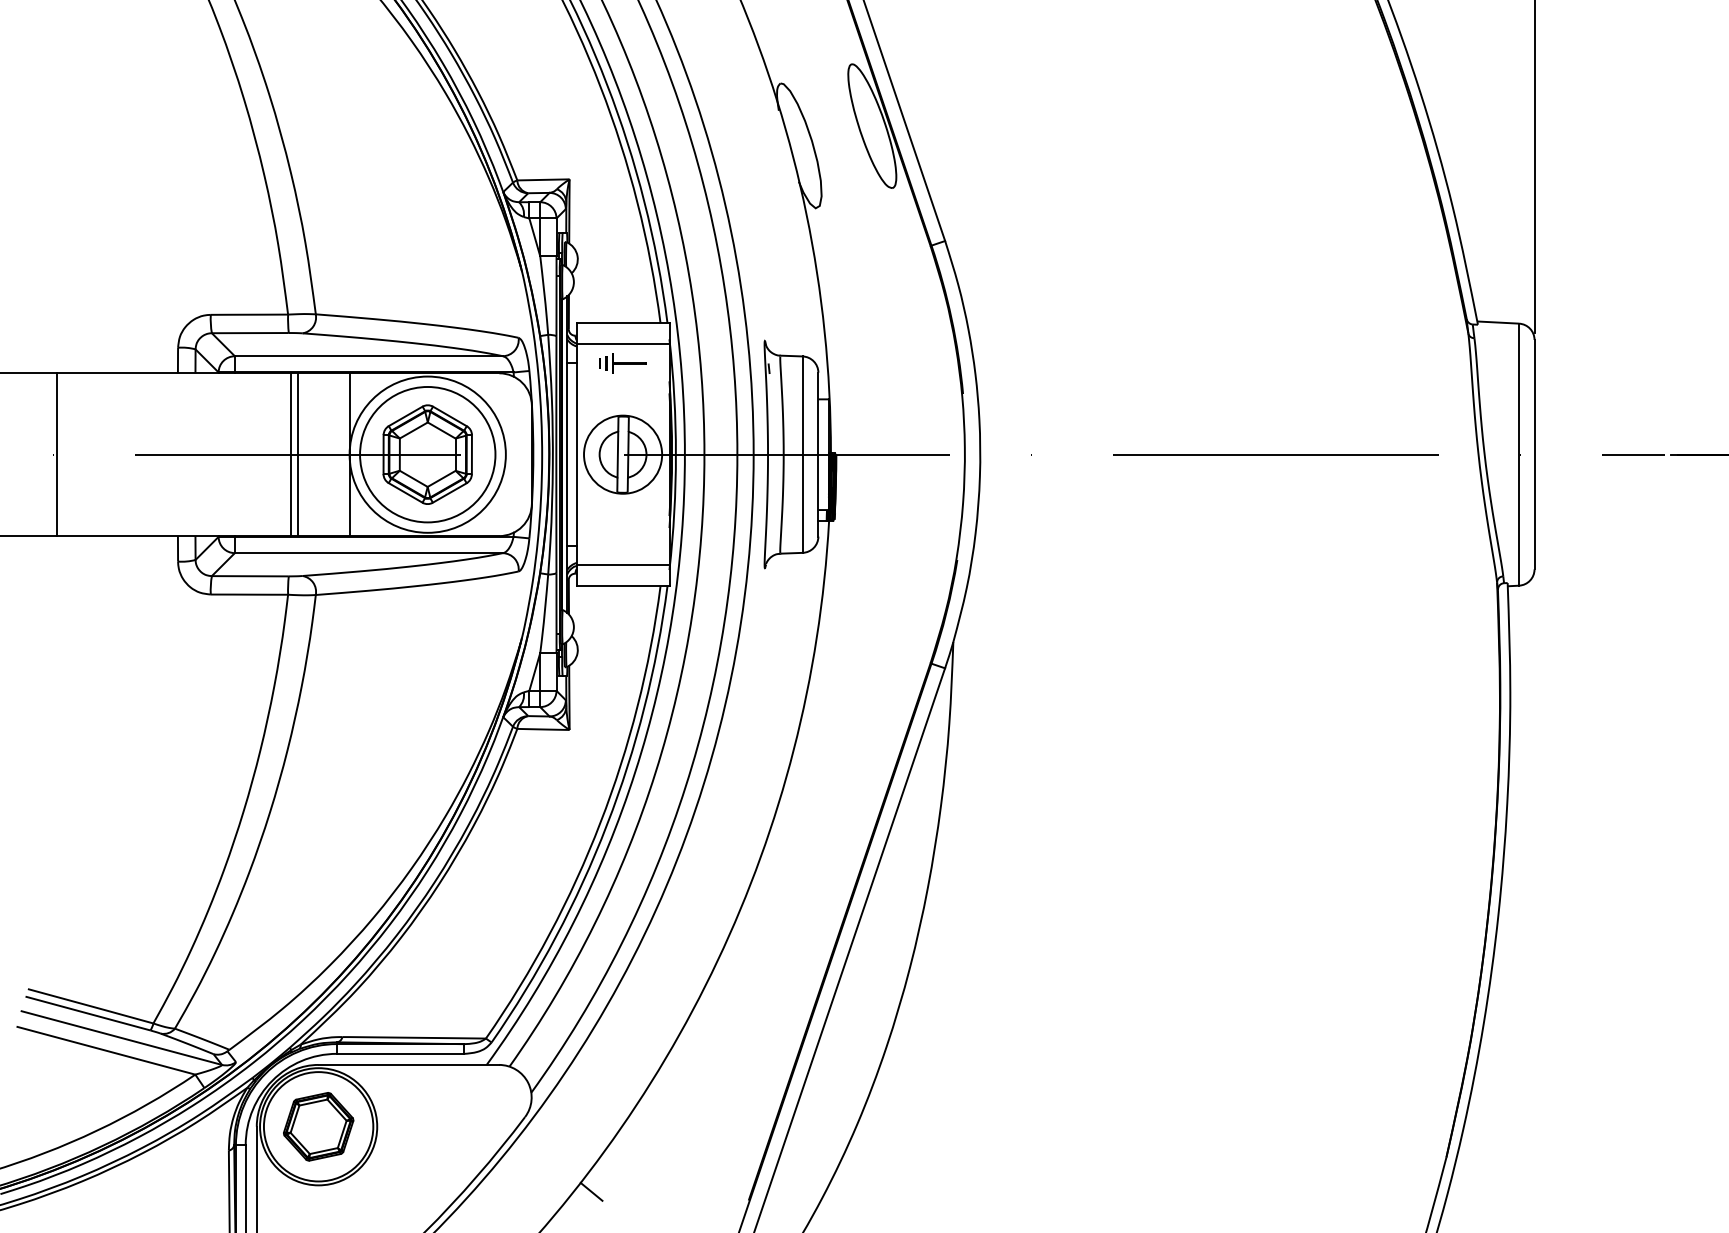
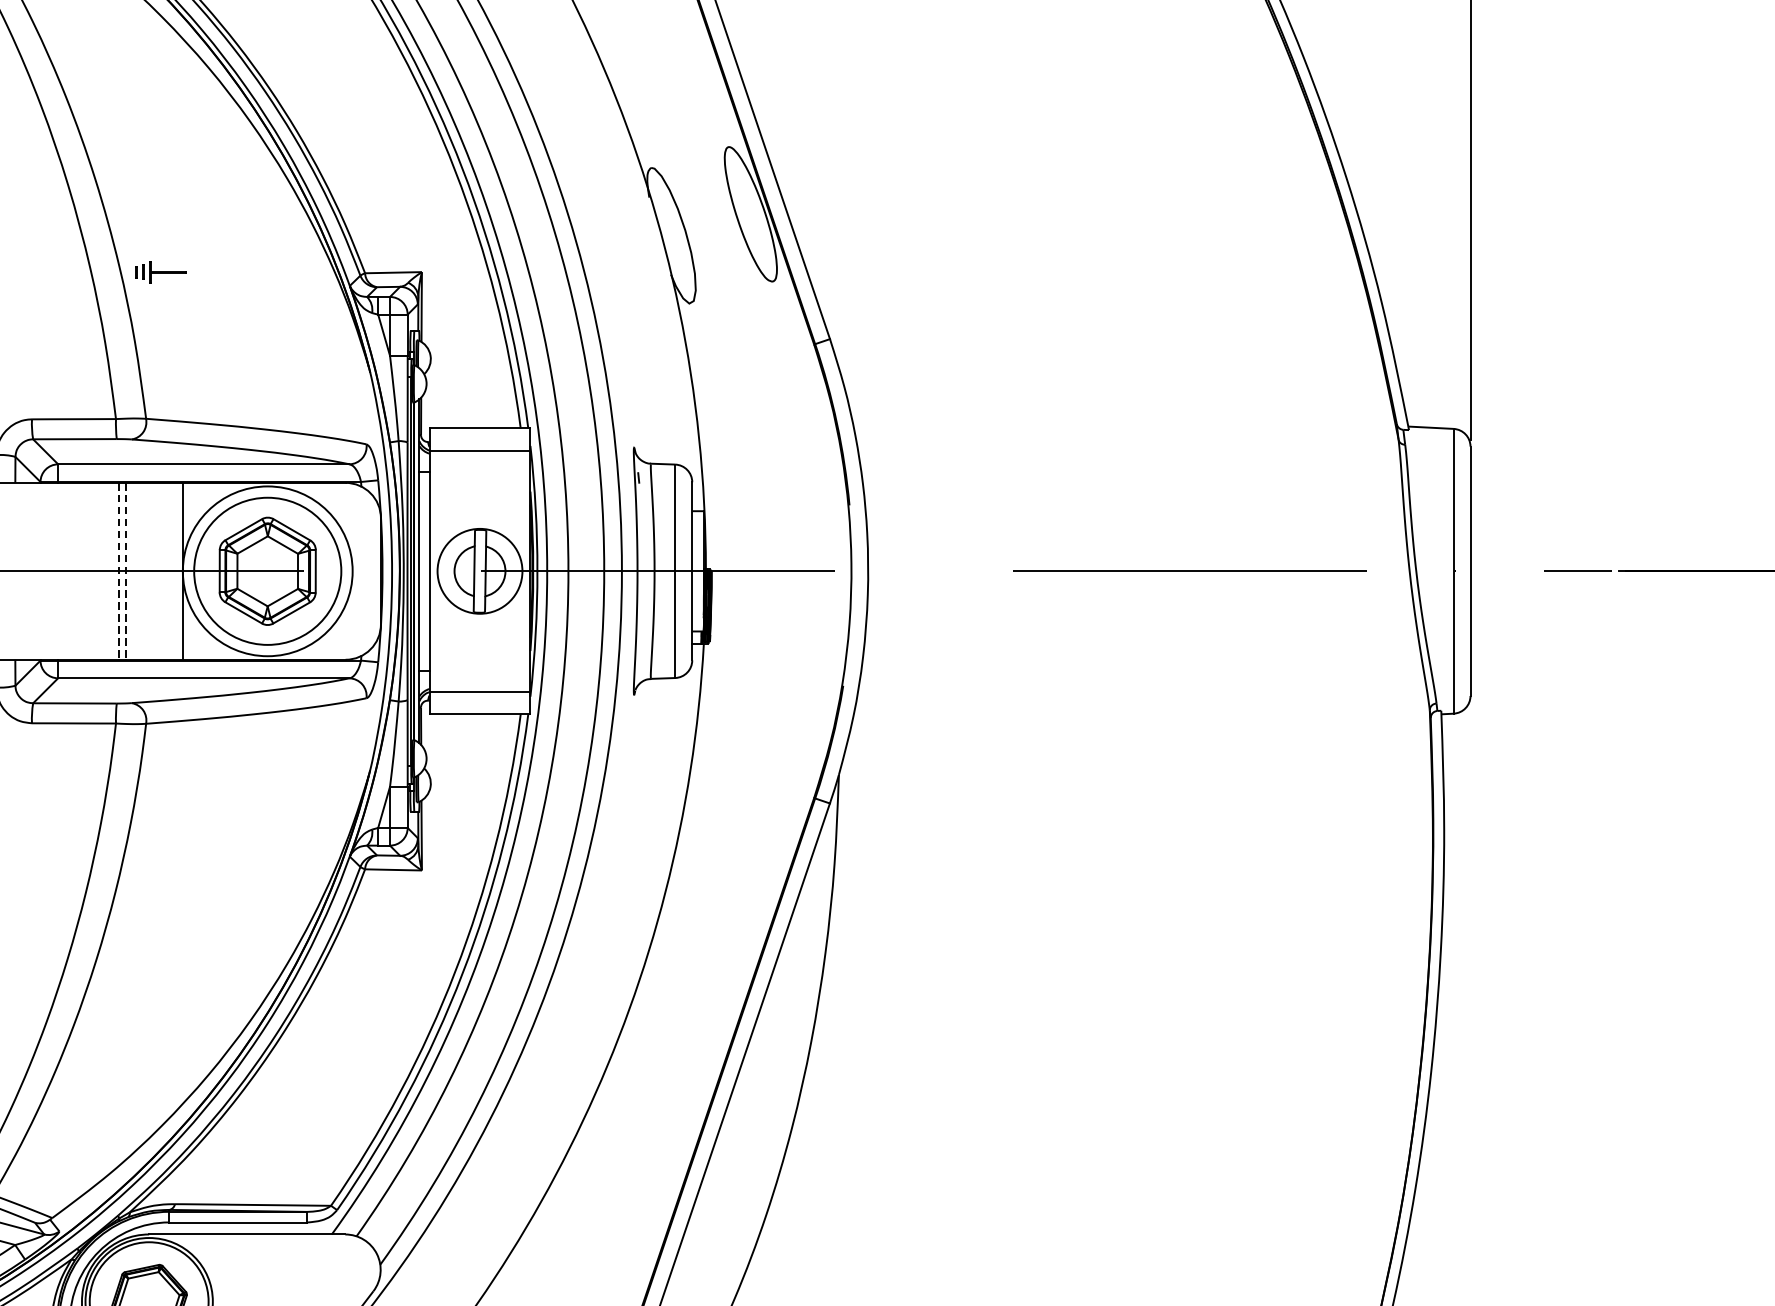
part: (622, 363) -> (160, 272), moved
line: (290, 455) -> (118, 572), solid -> dashed
line: (297, 455) -> (126, 572), solid -> dashed

